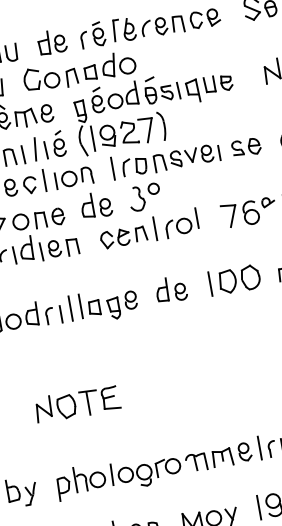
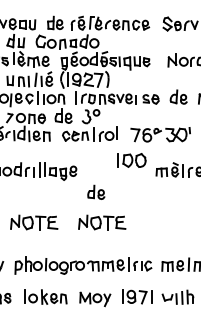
part: (234, 280) -> (131, 160), moved
part: (171, 287) -> (96, 191), moved
part: (199, 381) -> (102, 222), added

